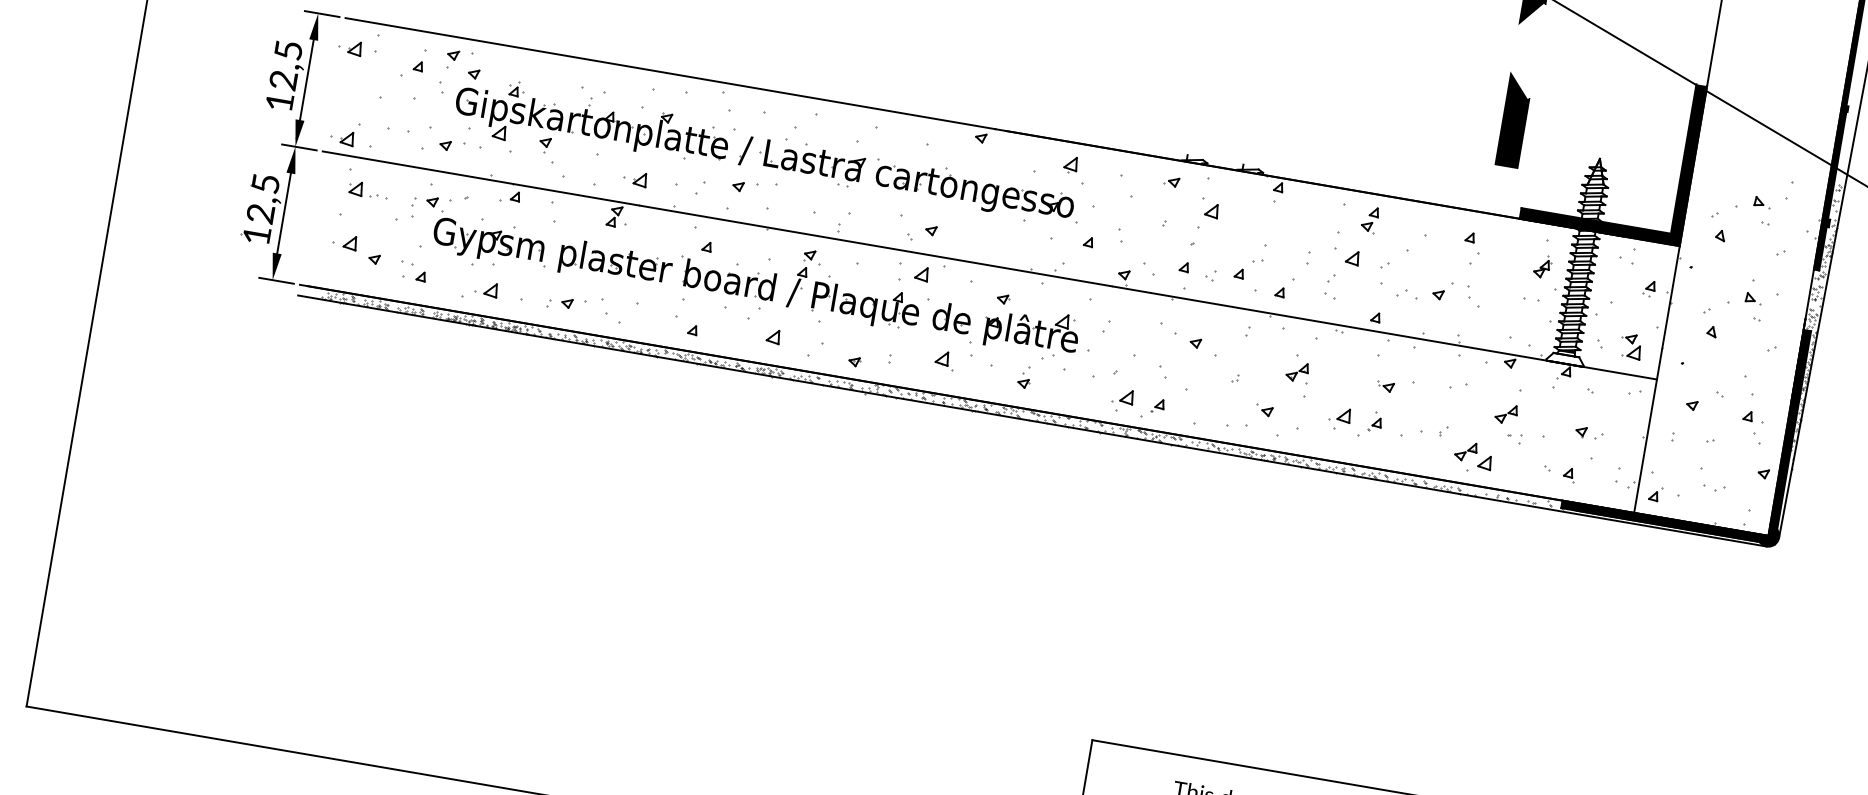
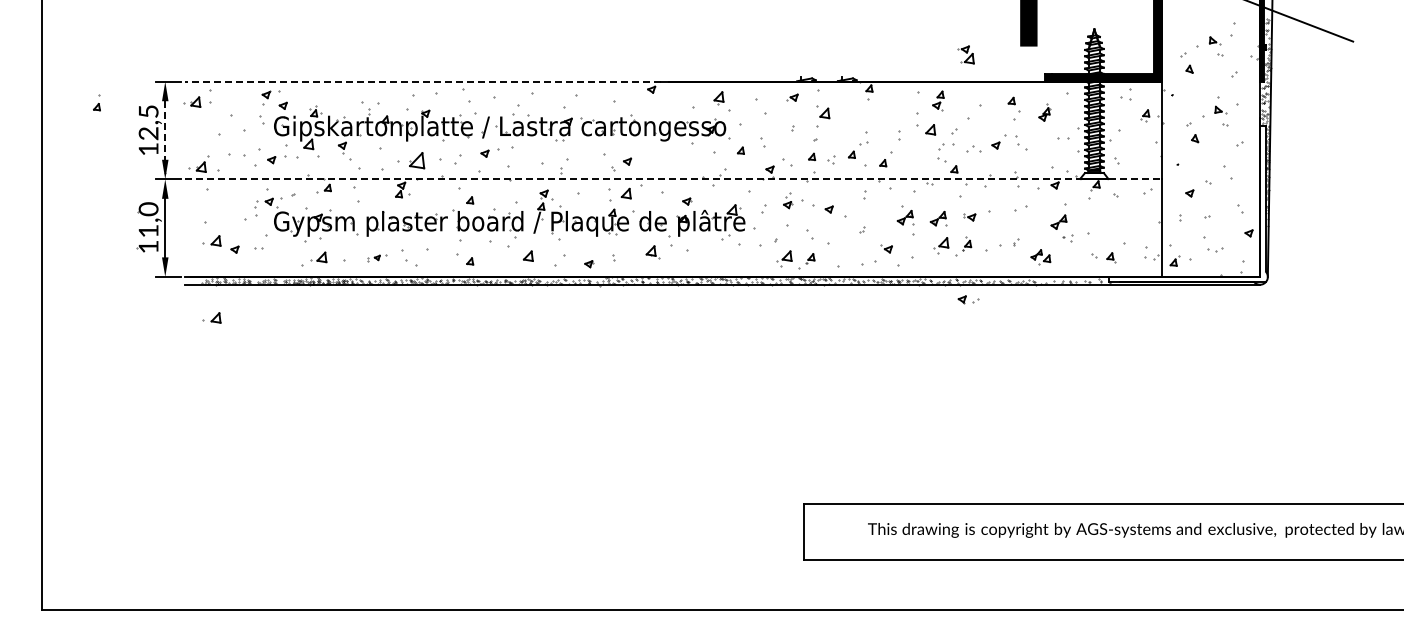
part: (418, 59) -> (96, 102), moved
line: (671, 73) -> (423, 81), solid -> dashed
line: (306, 81) -> (165, 131), solid -> dashed
part: (634, 178) -> (410, 160), size x1.6
part: (368, 190) -> (222, 201), removed
text: (263, 197) -> (148, 219), 12,5 -> 11,0
line: (991, 265) -> (674, 179), solid -> dashed
part: (1542, 265) -> (1044, 112), moved
part: (414, 275) -> (265, 256), removed
part: (1330, 286) -> (941, 152), moved
part: (565, 304) -> (376, 258), size x0.7
part: (1630, 345) -> (965, 54), moved
part: (326, 346) -> (211, 317), added
part: (1025, 377) -> (788, 200), moved
part: (1342, 380) -> (938, 218), added
part: (1754, 417) -> (1235, 194), removed
fill: (1687, 421) -> (1188, 205), removed
part: (1589, 432) -> (968, 299), moved
part: (1473, 457) -> (1040, 257), size x0.7

